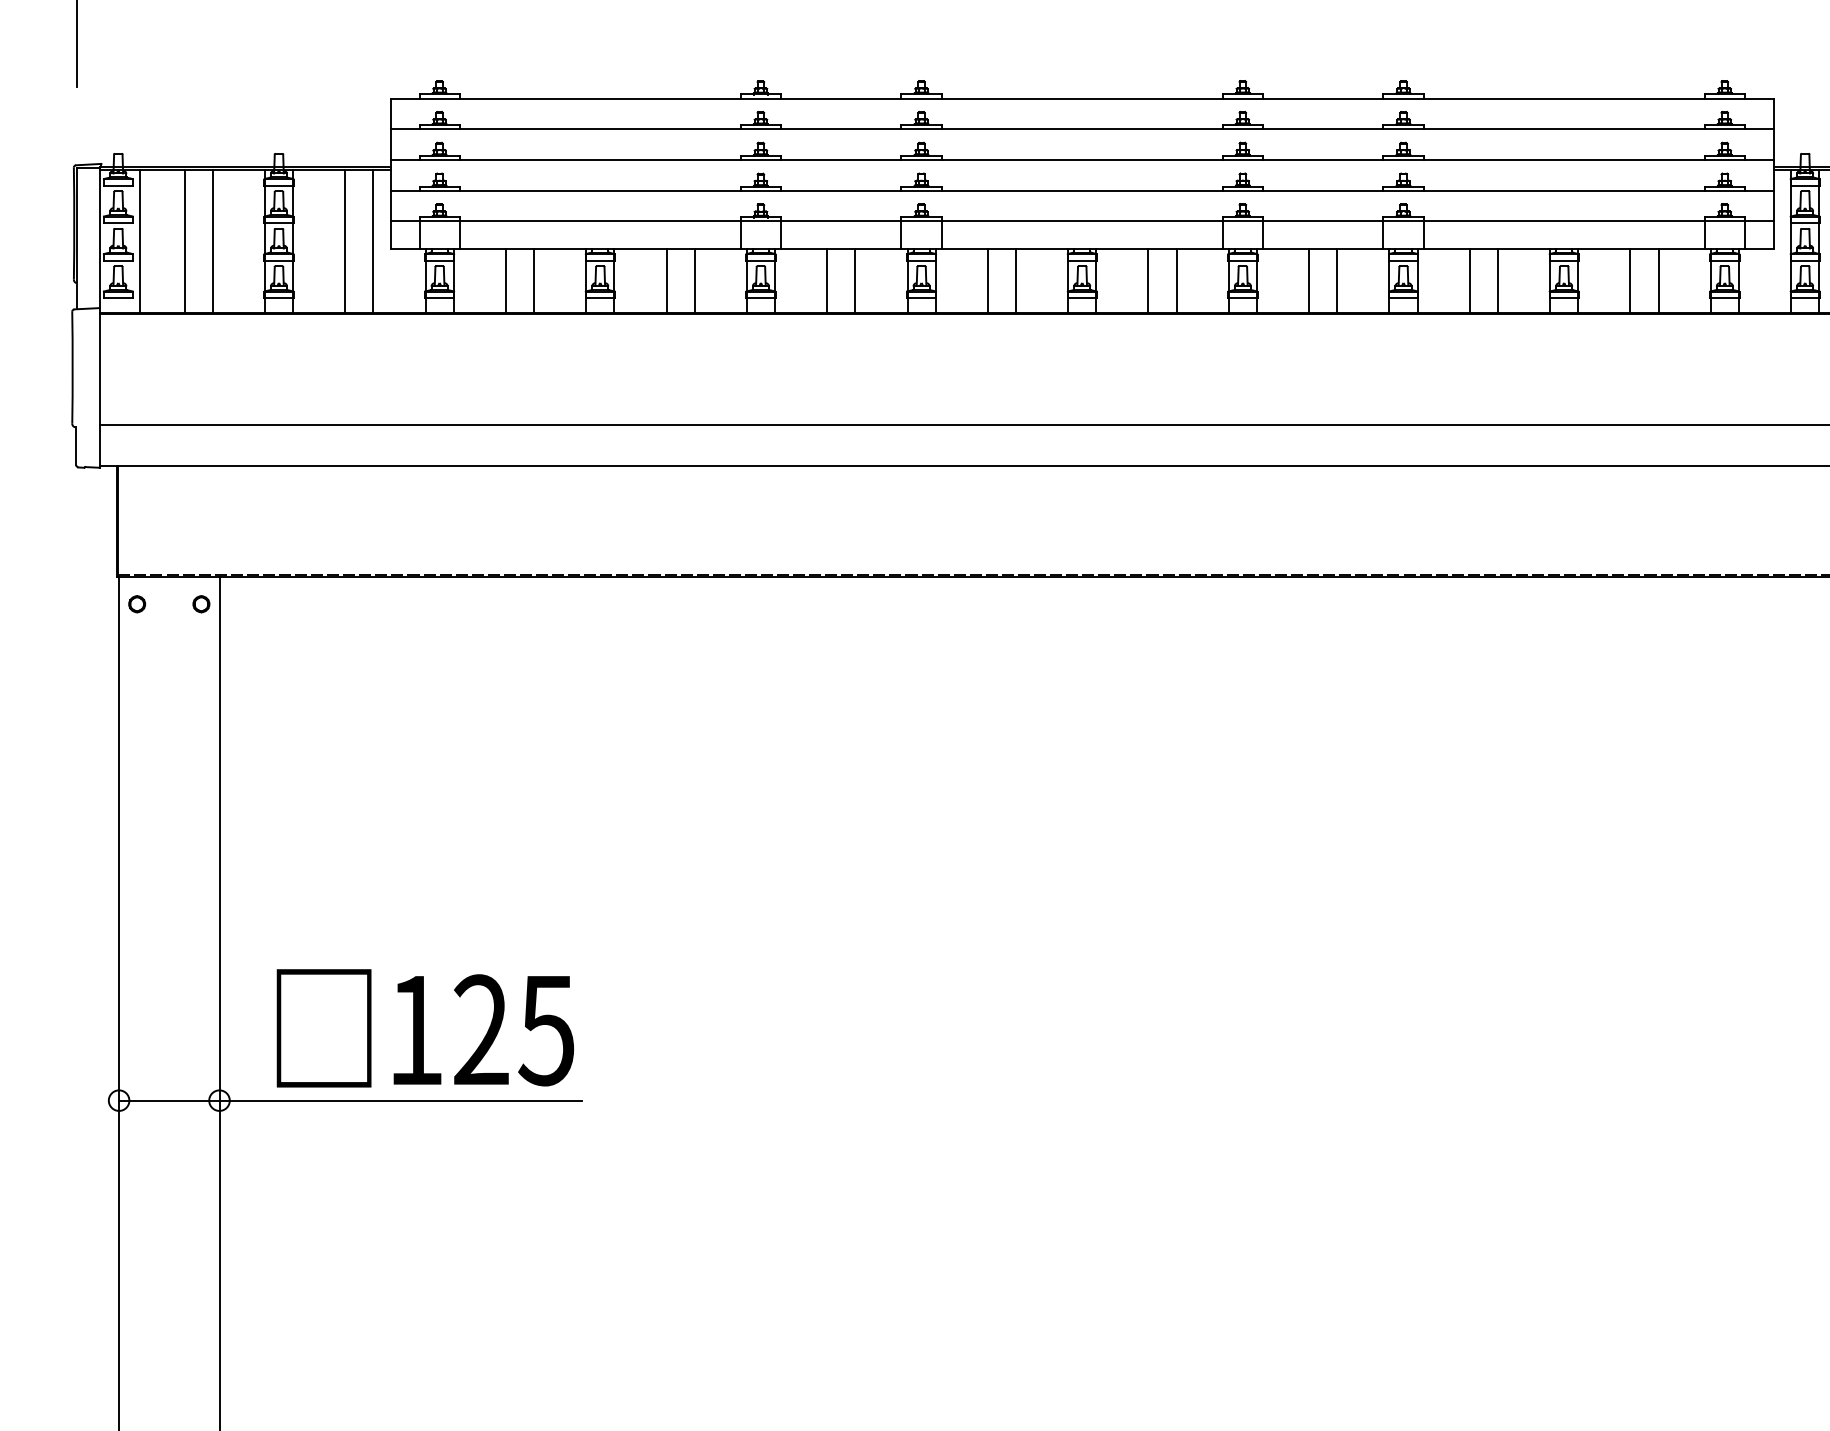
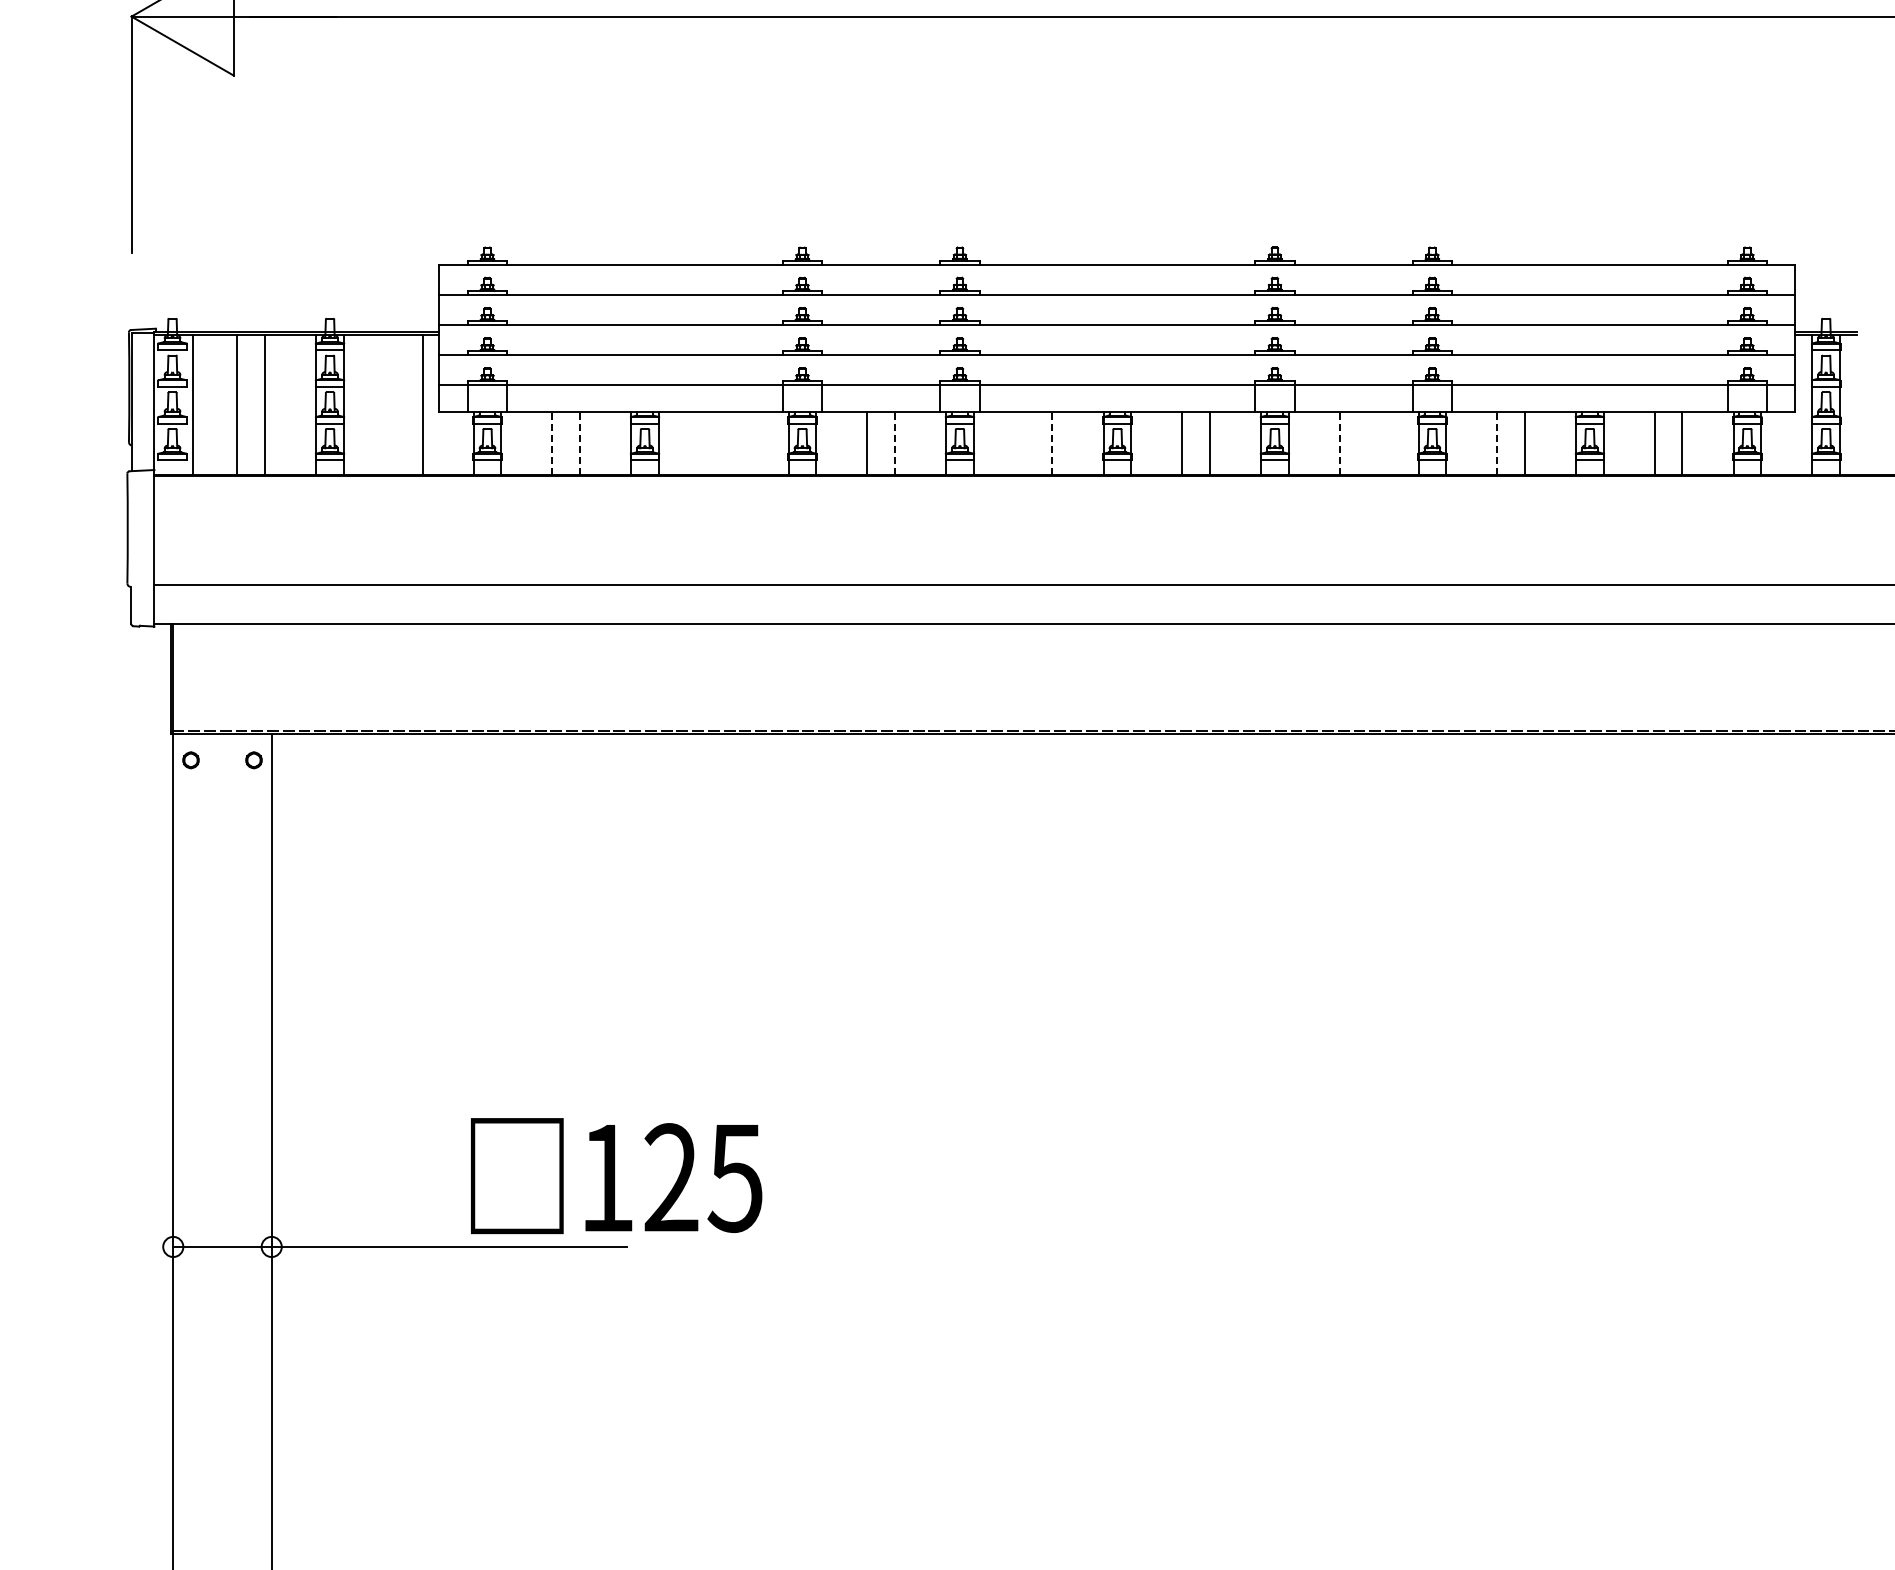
line: (344, 241) -> (394, 404), removed
line: (505, 281) -> (552, 443), solid -> dashed
line: (534, 281) -> (580, 443), solid -> dashed
line: (666, 281) -> (709, 443), removed
line: (694, 281) -> (737, 443), removed
line: (854, 281) -> (894, 443), solid -> dashed
line: (987, 281) -> (1024, 443), removed
line: (1015, 281) -> (1052, 443), solid -> dashed
line: (1308, 281) -> (1339, 443), solid -> dashed
line: (1337, 281) -> (1367, 443), removed
line: (1469, 281) -> (1497, 443), solid -> dashed
text: (425, 1028) -> (616, 1176), moved

